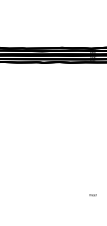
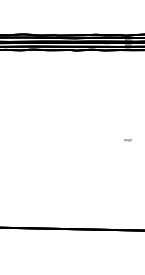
text: (93, 195) -> (128, 140), moved

